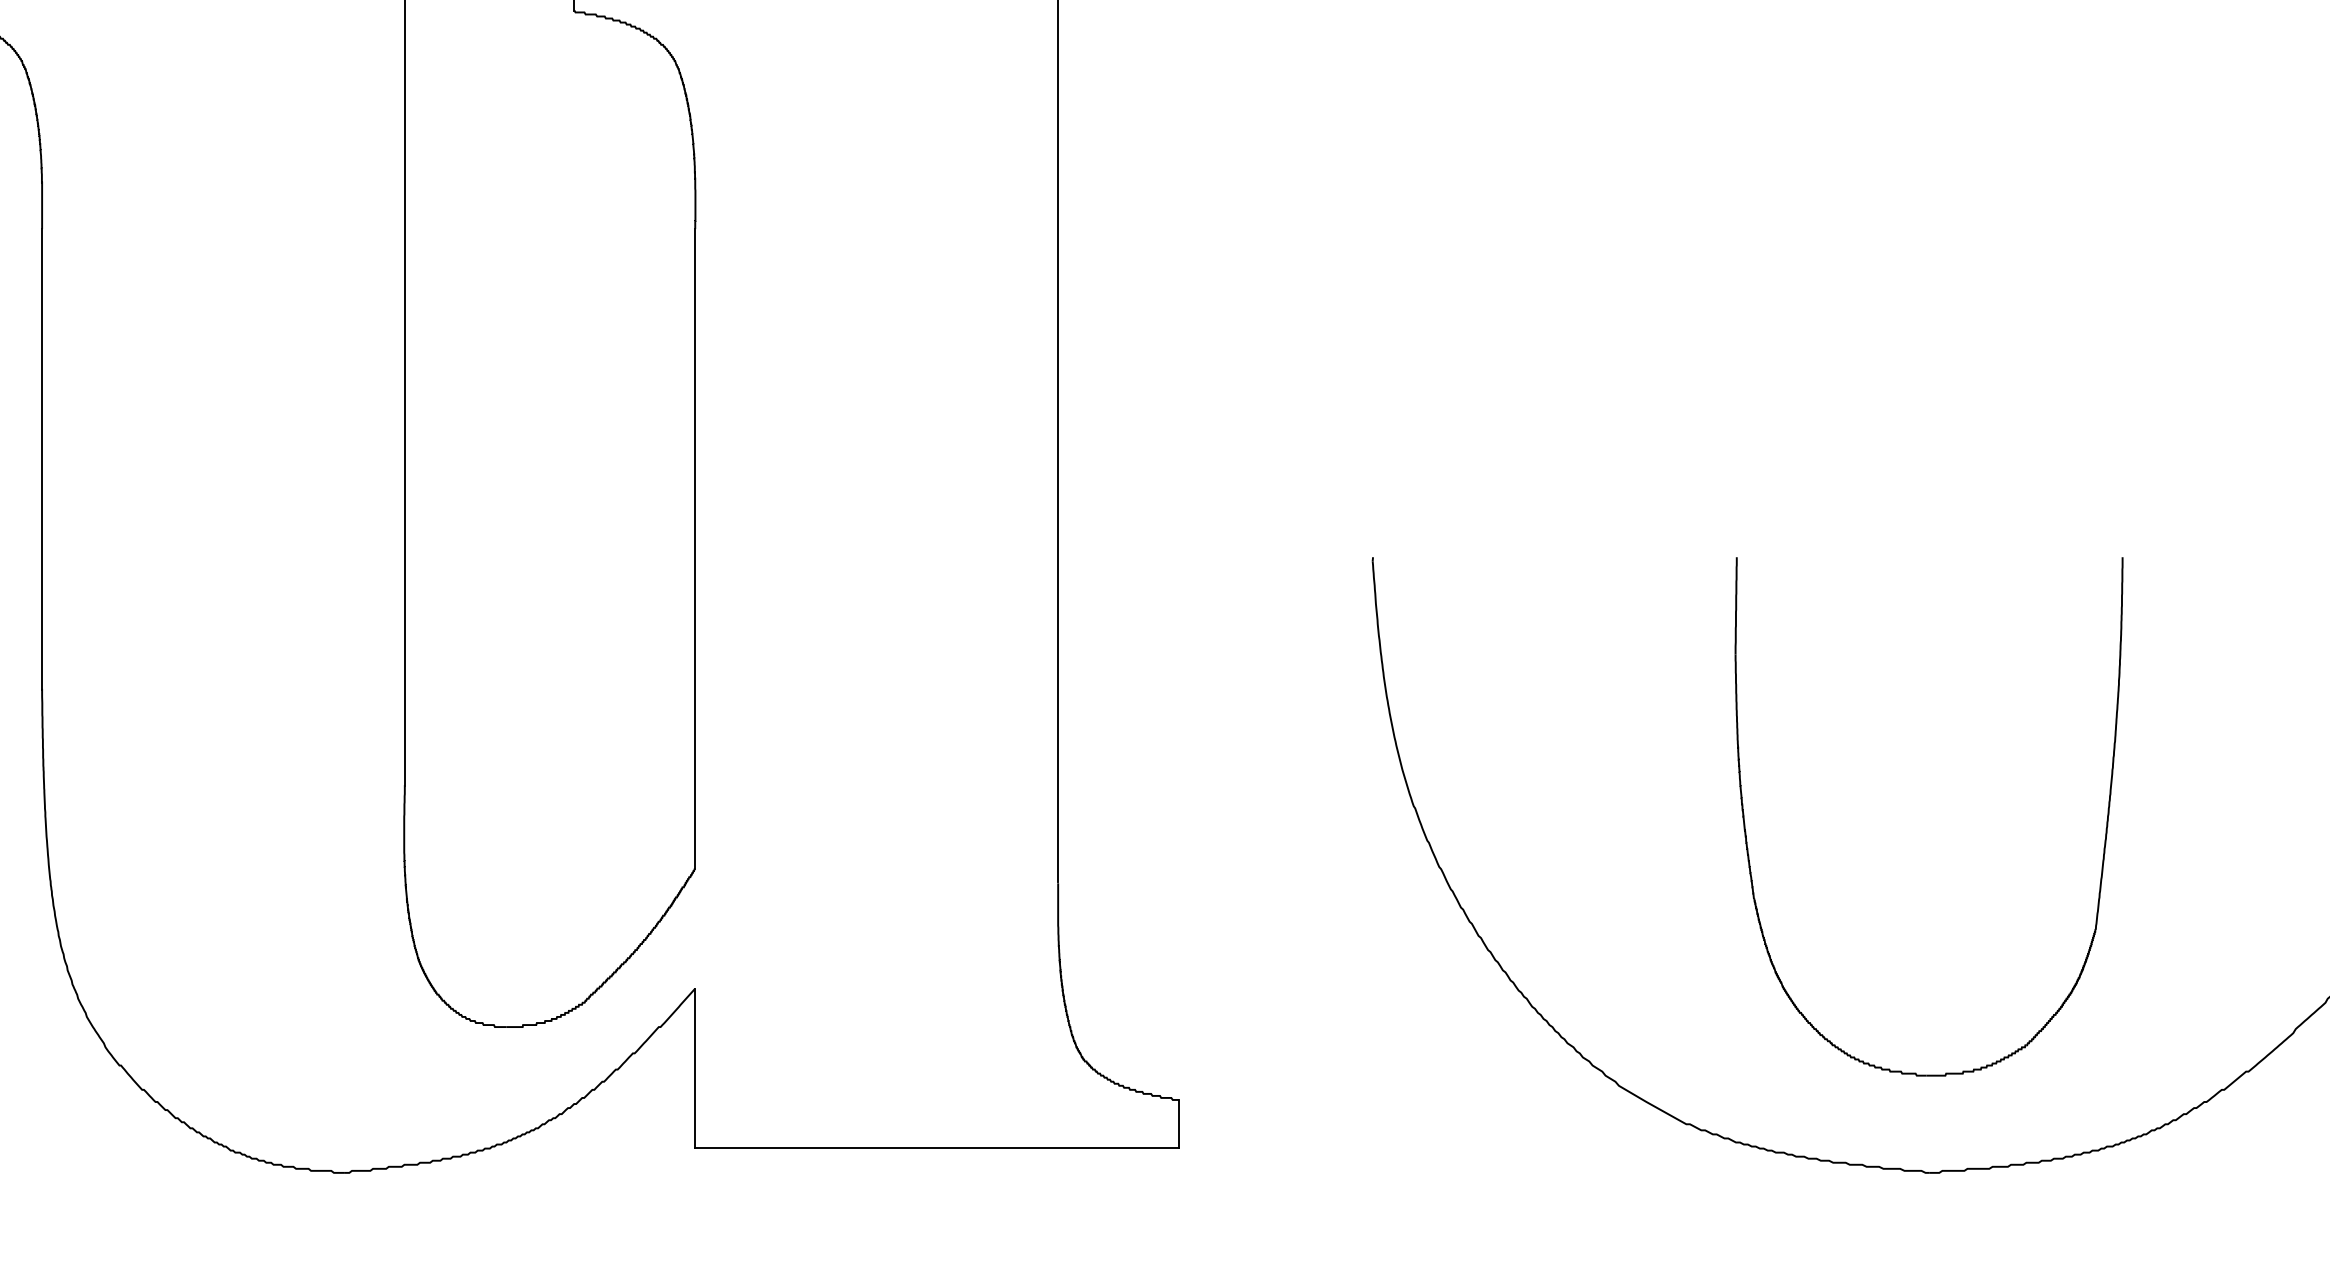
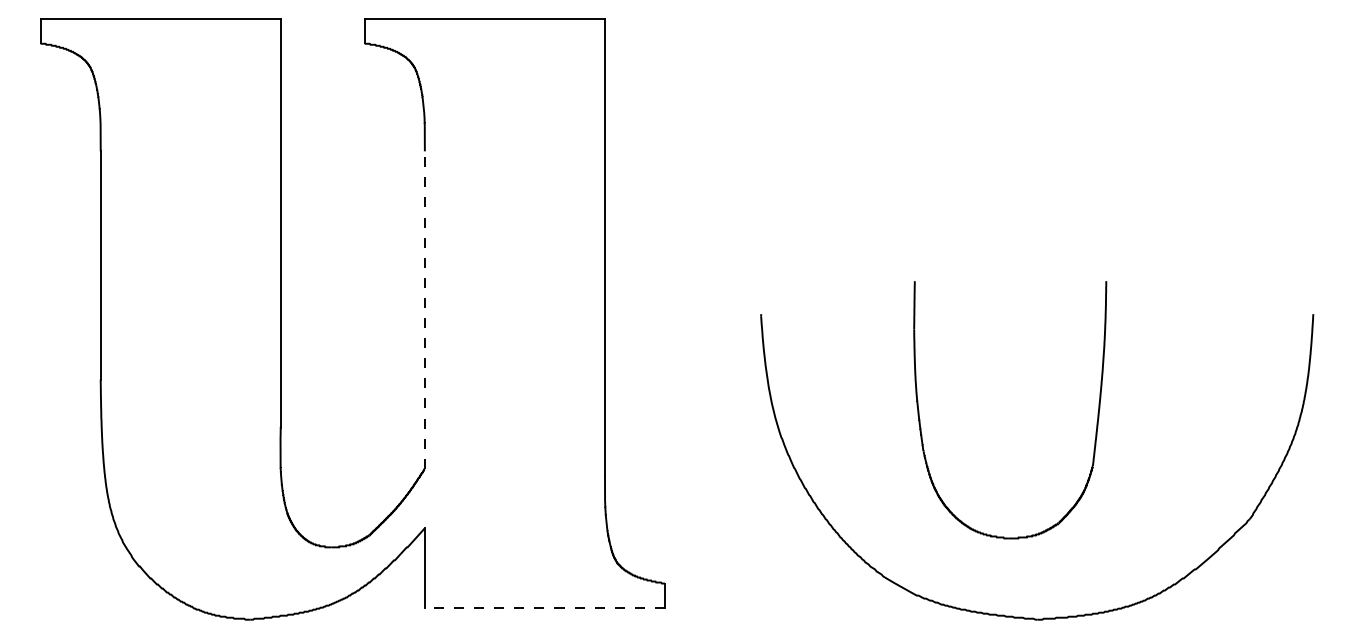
line: (694, 549) -> (424, 310), solid -> dashed
part: (2102, 841) -> (1096, 422), moved
line: (936, 1148) -> (544, 607), solid -> dashed

